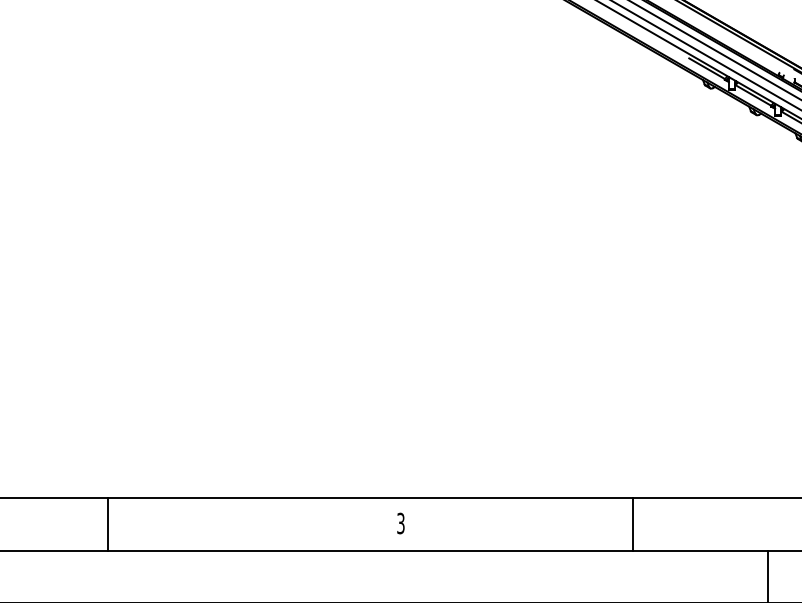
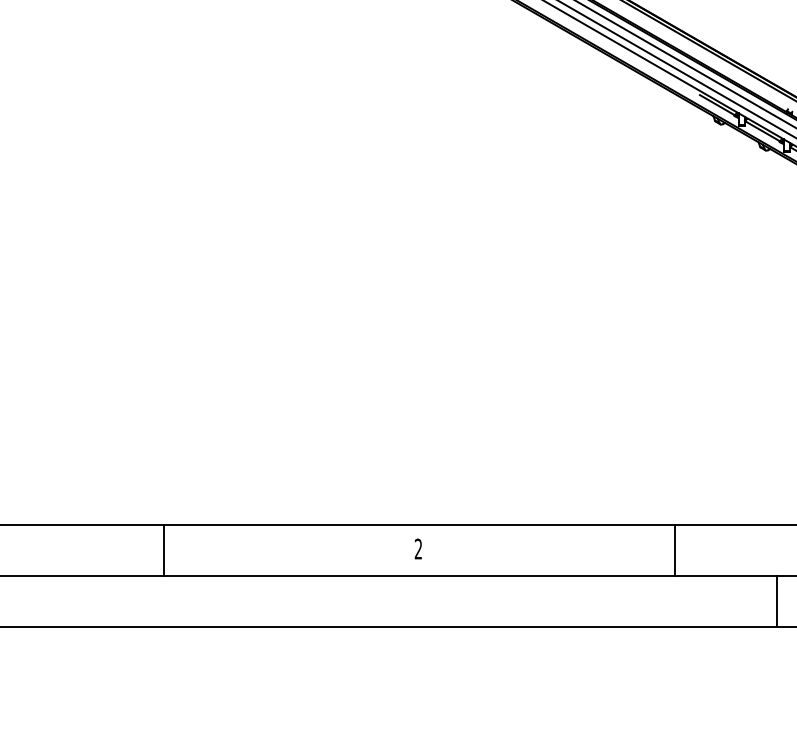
line: (107, 523) -> (163, 549), moved
text: (400, 523) -> (418, 549), 3 -> 2
line: (632, 523) -> (674, 549), moved

